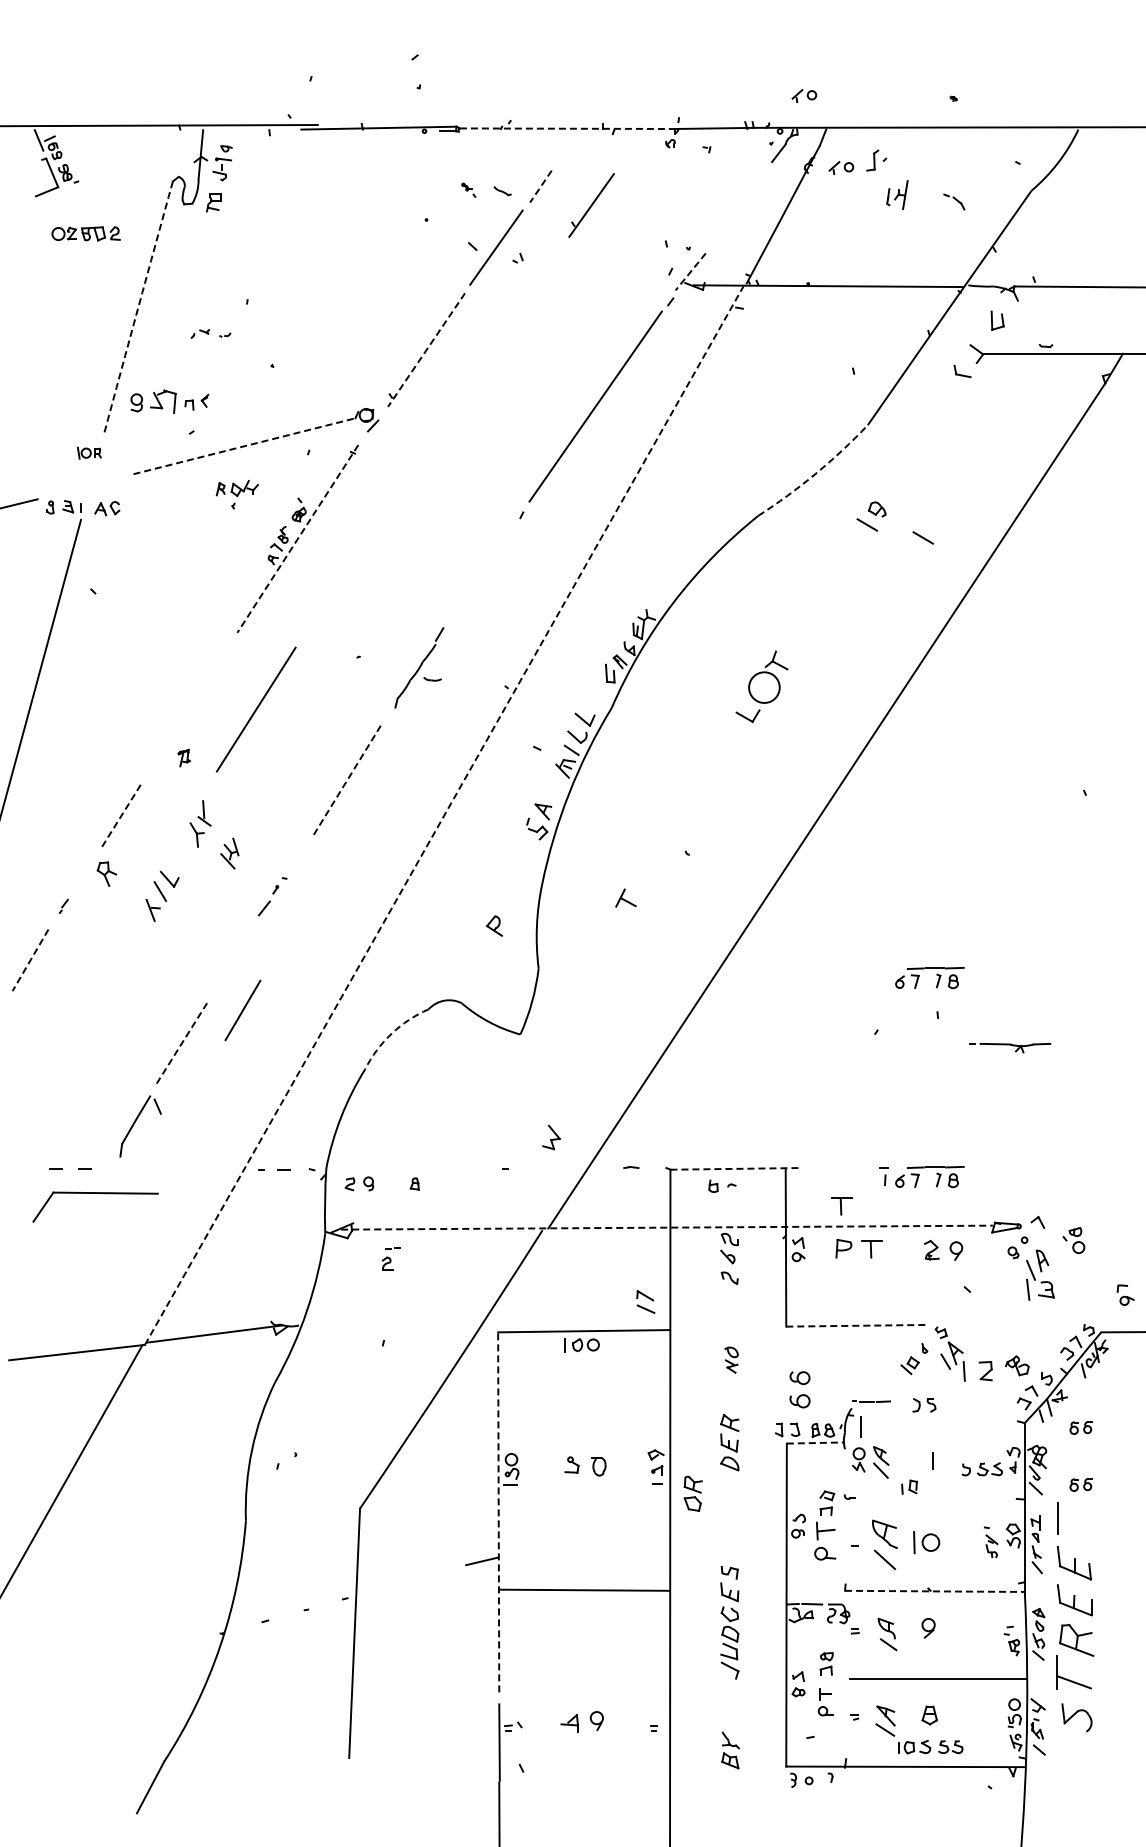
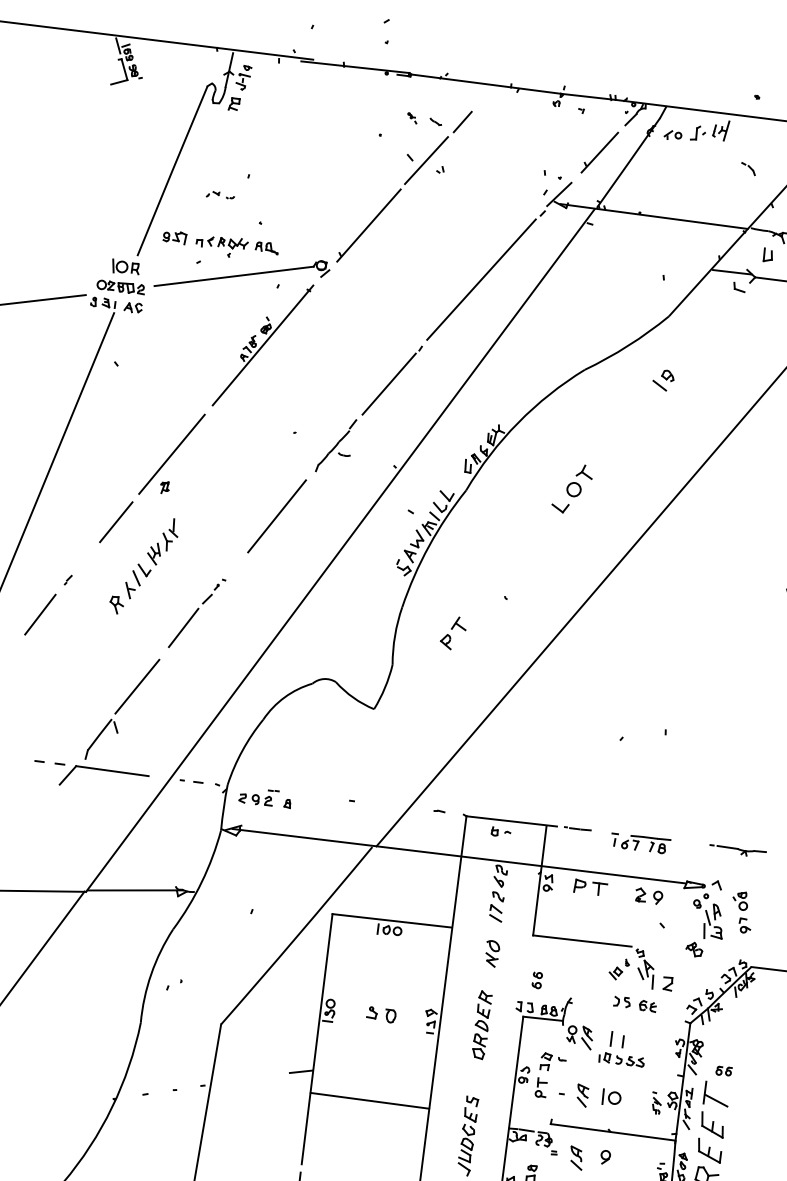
part: (804, 95) -> (653, 81), removed
line: (567, 128) -> (486, 84), dashed -> solid
line: (540, 187) -> (462, 122), dashed -> solid
part: (897, 194) -> (721, 129), moved
part: (591, 205) -> (599, 152), moved
part: (85, 233) -> (120, 286), moved
line: (690, 271) -> (559, 194), dashed -> solid
arc: (138, 308) -> (172, 171), dashed -> solid
line: (426, 350) -> (368, 225), dashed -> solid
line: (949, 350) -> (732, 271), added
part: (286, 399) -> (267, 247), added
part: (153, 401) -> (174, 237), size x0.71
line: (245, 446) -> (234, 276), dashed -> solid
part: (89, 453) -> (125, 267), size x1.67
arc: (815, 473) -> (628, 345), dashed -> solid
part: (236, 494) -> (232, 247), moved
line: (923, 537) -> (697, 399), removed
line: (297, 538) -> (262, 345), dashed -> solid
line: (483, 571) -> (389, 384), added
circle: (764, 687) -> (574, 489), size x0.62
line: (255, 709) -> (171, 454), moved
line: (348, 778) -> (277, 516), dashed -> solid
line: (121, 815) -> (116, 522), dashed -> solid
line: (444, 815) -> (340, 550), dashed -> solid
part: (229, 853) -> (153, 553), moved
part: (106, 873) -> (116, 604), moved
part: (494, 925) -> (446, 641), moved
line: (30, 960) -> (40, 614), dashed -> solid
part: (936, 975) -> (668, 704), removed
line: (242, 1010) -> (183, 627), moved
arc: (391, 1033) -> (284, 697), dashed -> solid
line: (180, 1045) -> (137, 686), dashed -> solid
part: (1010, 1048) -> (737, 851), moved
part: (551, 1137) -> (417, 538), moved
line: (735, 1168) -> (511, 821), dashed -> solid
part: (95, 1193) -> (105, 770), moved
part: (841, 1206) -> (582, 856), removed
line: (667, 1227) -> (459, 856), dashed -> solid
part: (390, 1258) -> (271, 797), moved
part: (1125, 1294) -> (744, 925), moved
part: (645, 1301) -> (495, 912), moved
line: (857, 1325) -> (582, 940), dashed -> solid
part: (731, 1360) -> (492, 954), size x1.43
part: (1016, 1365) -> (693, 949), moved
part: (800, 1389) -> (537, 980), size x0.62
line: (871, 1401) -> (577, 828), moved
part: (961, 1406) -> (647, 1006), added
line: (860, 1426) -> (611, 1038), moved
part: (1080, 1427) -> (728, 1031), removed
line: (815, 1443) -> (543, 1019), dashed -> solid
part: (981, 1469) -> (629, 1061), moved
part: (692, 1493) -> (479, 1046), moved
line: (498, 1511) -> (317, 1038), dashed -> solid
line: (1075, 1527) -> (716, 1100), added
part: (825, 1541) -> (541, 1088), size x0.71
part: (884, 1544) -> (582, 1095), size x0.62
line: (934, 1591) -> (612, 1132), dashed -> solid

